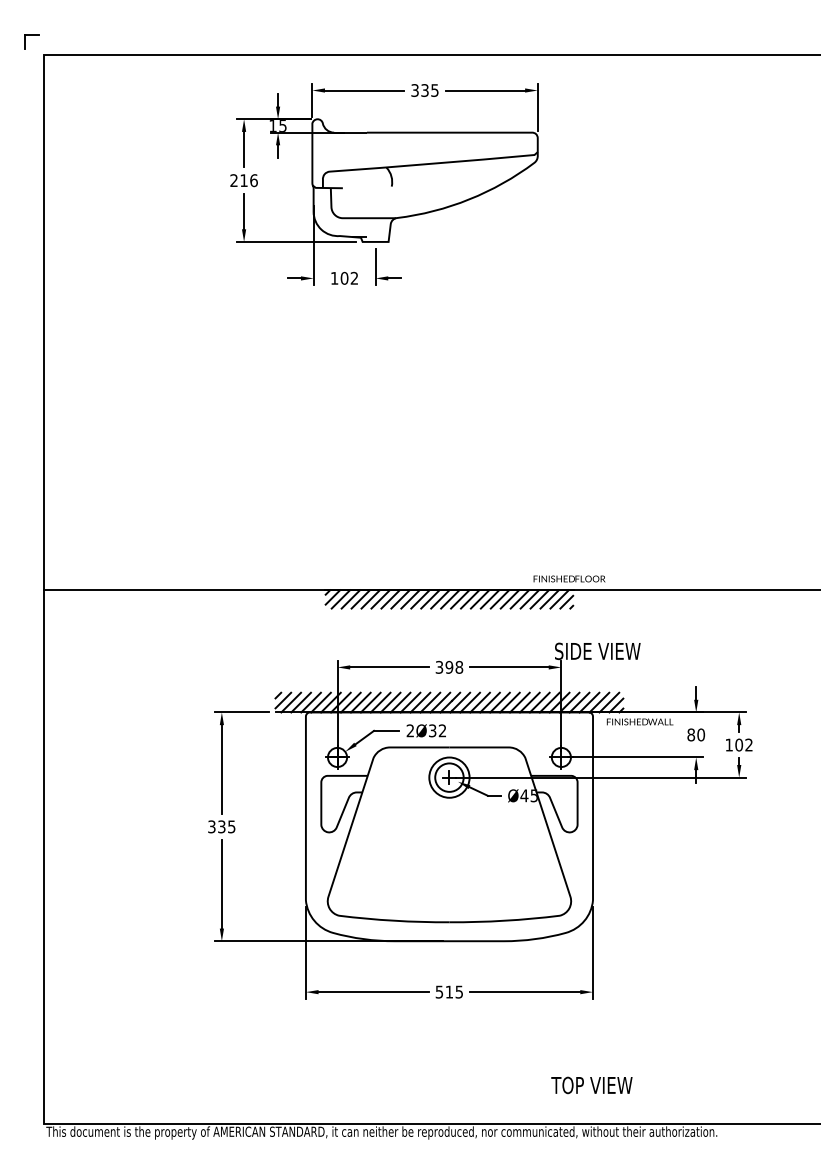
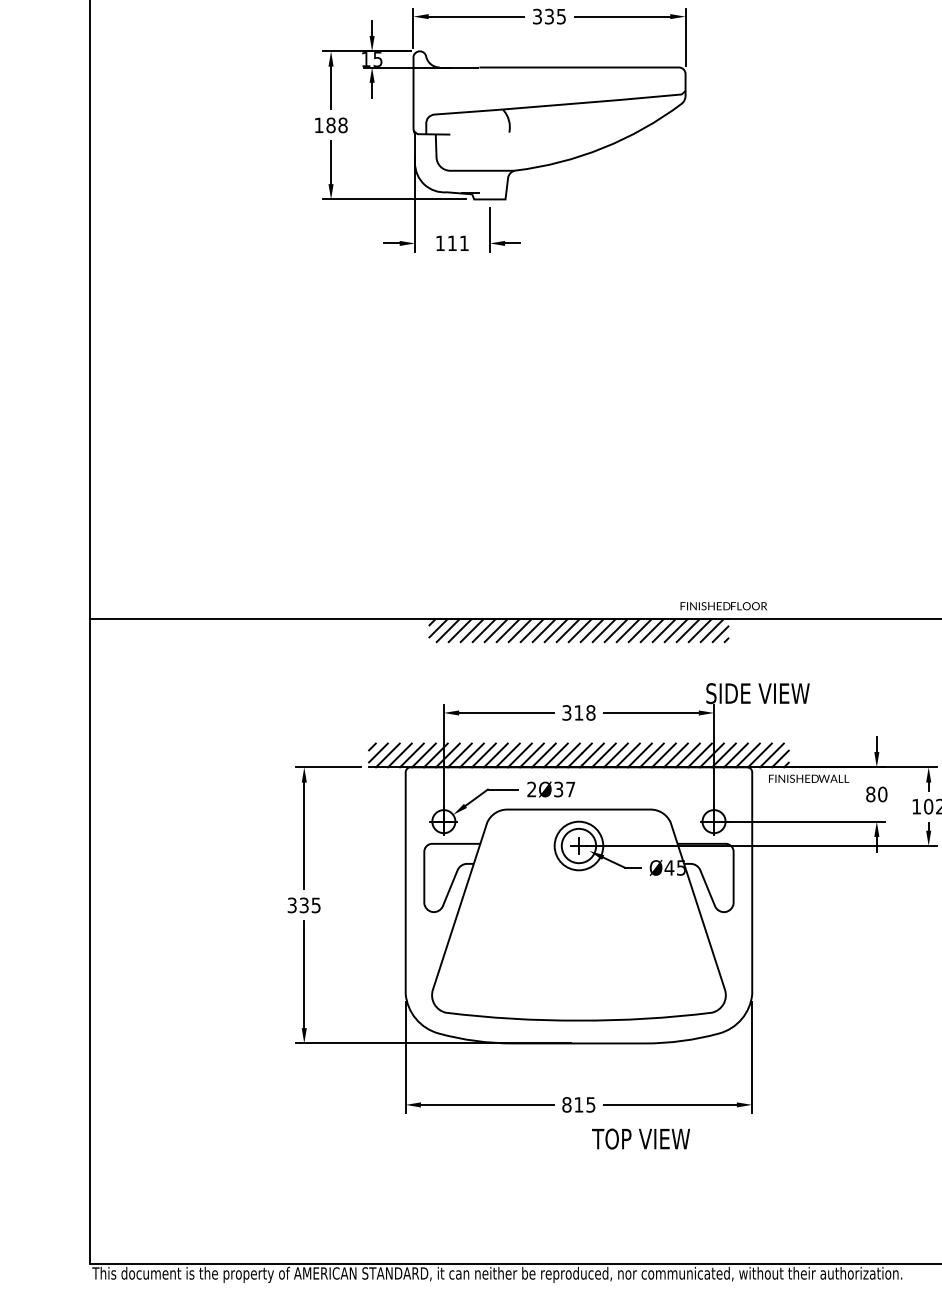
text: (243, 180) -> (330, 125), 216 -> 188
text: (348, 277) -> (457, 242), 102 -> 111
text: (449, 666) -> (579, 711), 398 -> 318
text: (442, 730) -> (570, 789), 2Ø32 -> 2Ø37
text: (439, 991) -> (566, 1104), 515 -> 815
text: (591, 1085) -> (640, 1139), moved

